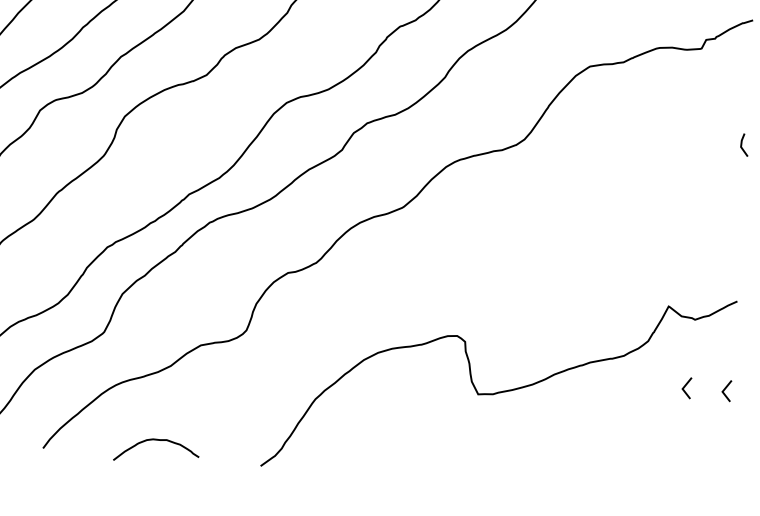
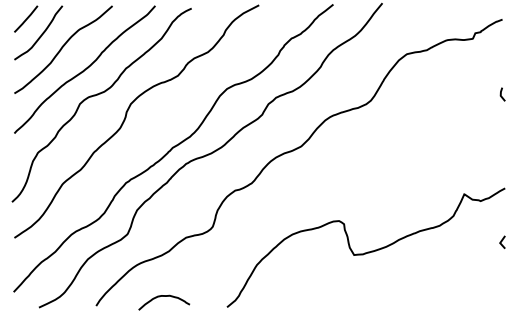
line: (686, 386) -> (478, 241), removed

